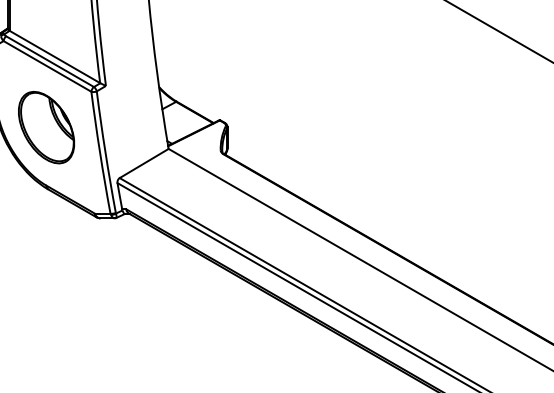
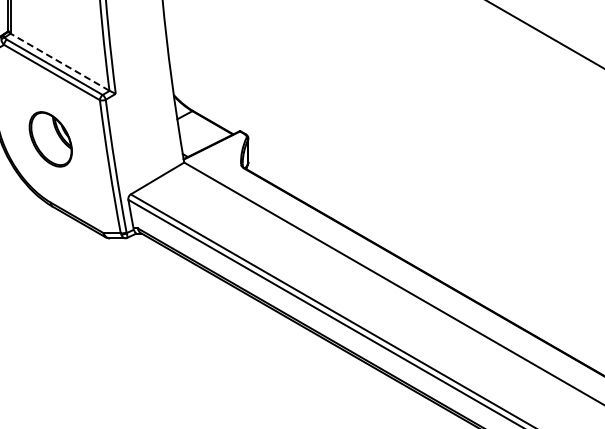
line: (55, 57) -> (60, 62), solid -> dashed
part: (46, 127) -> (50, 139), size x0.7

